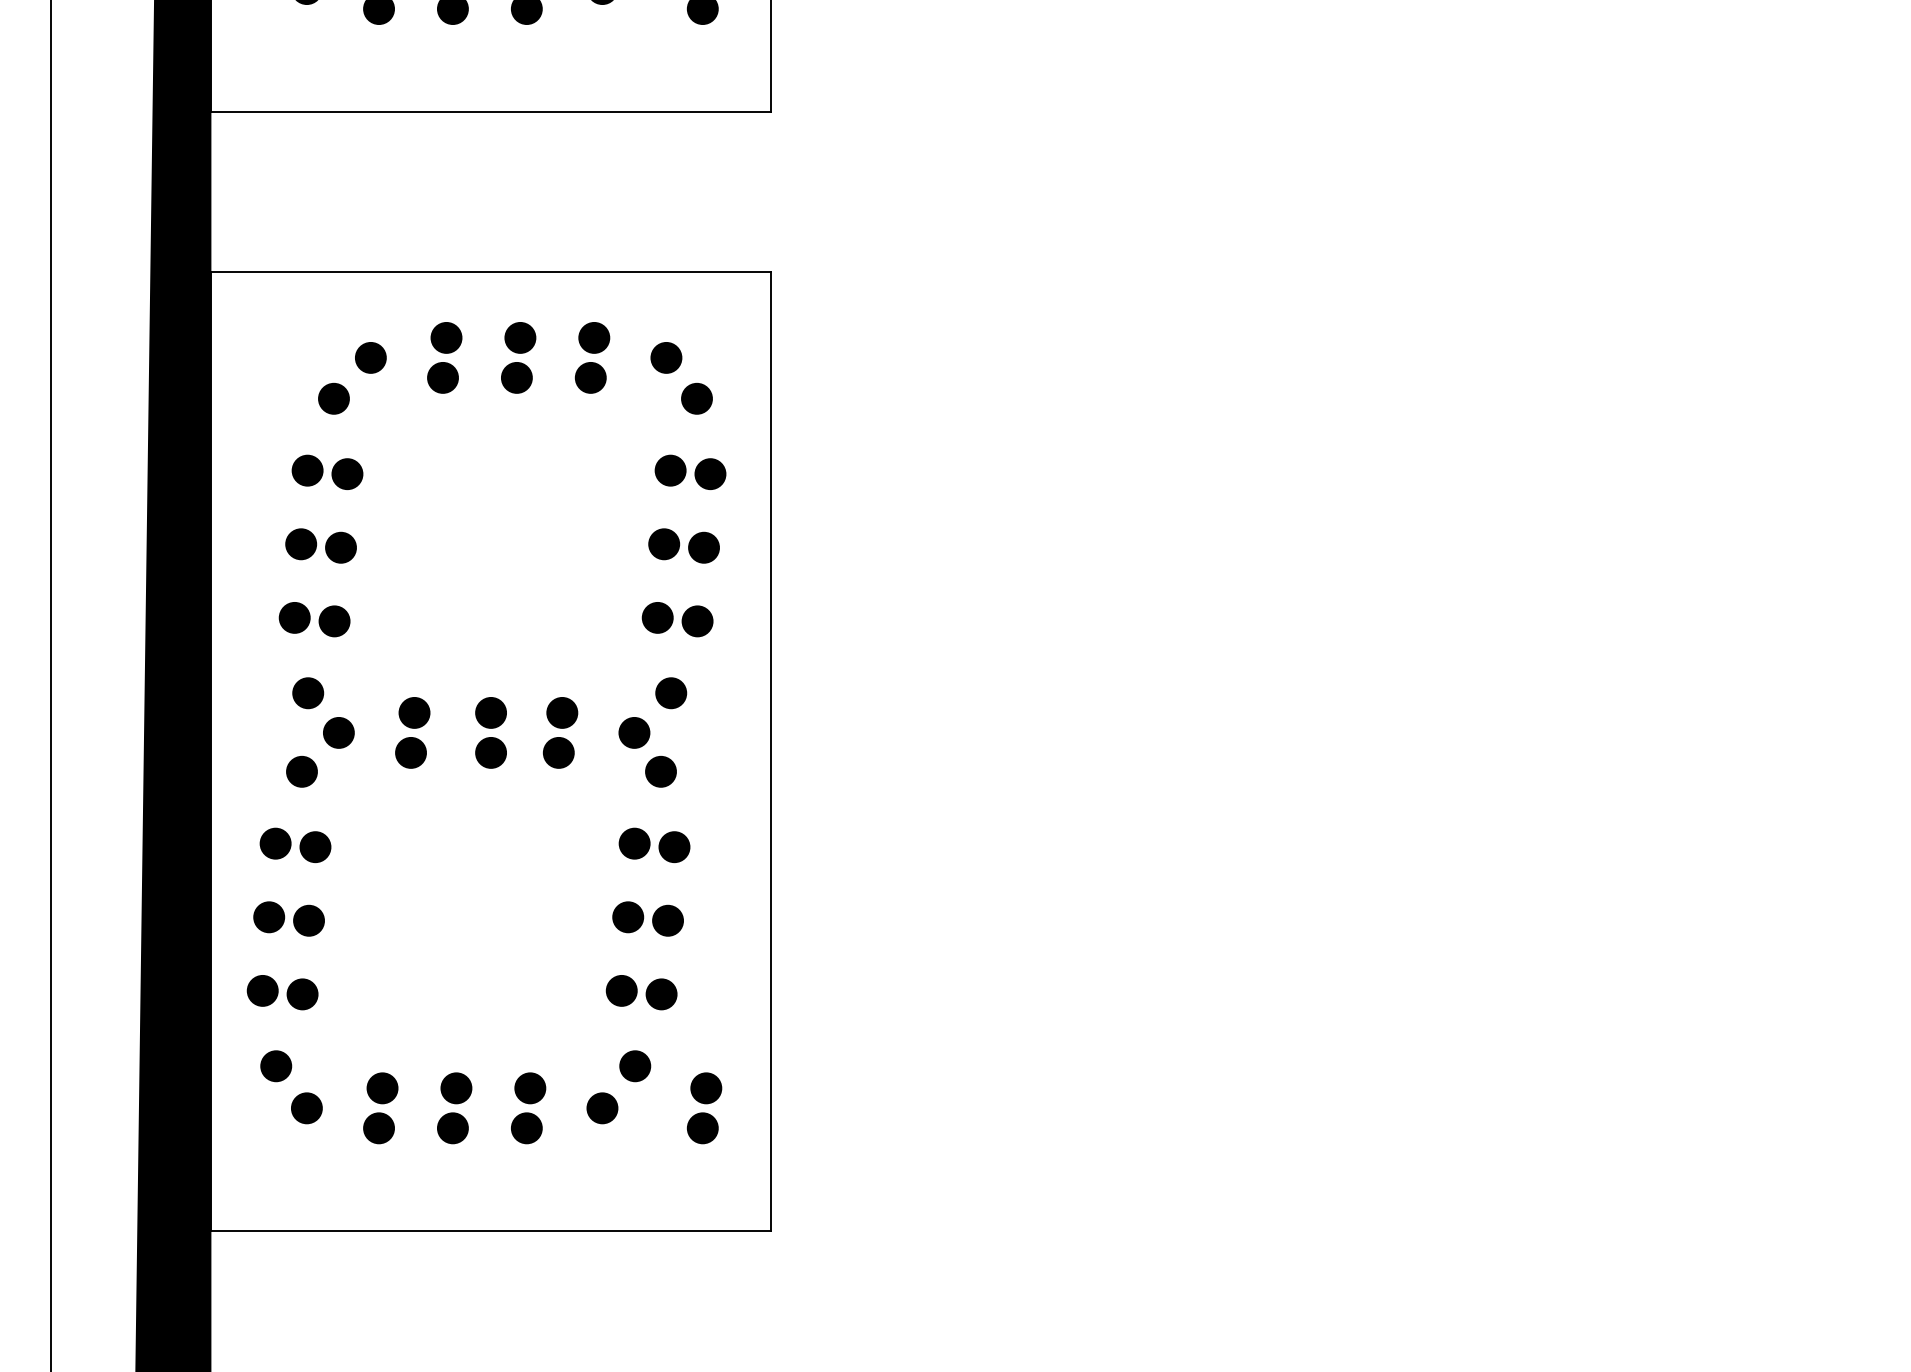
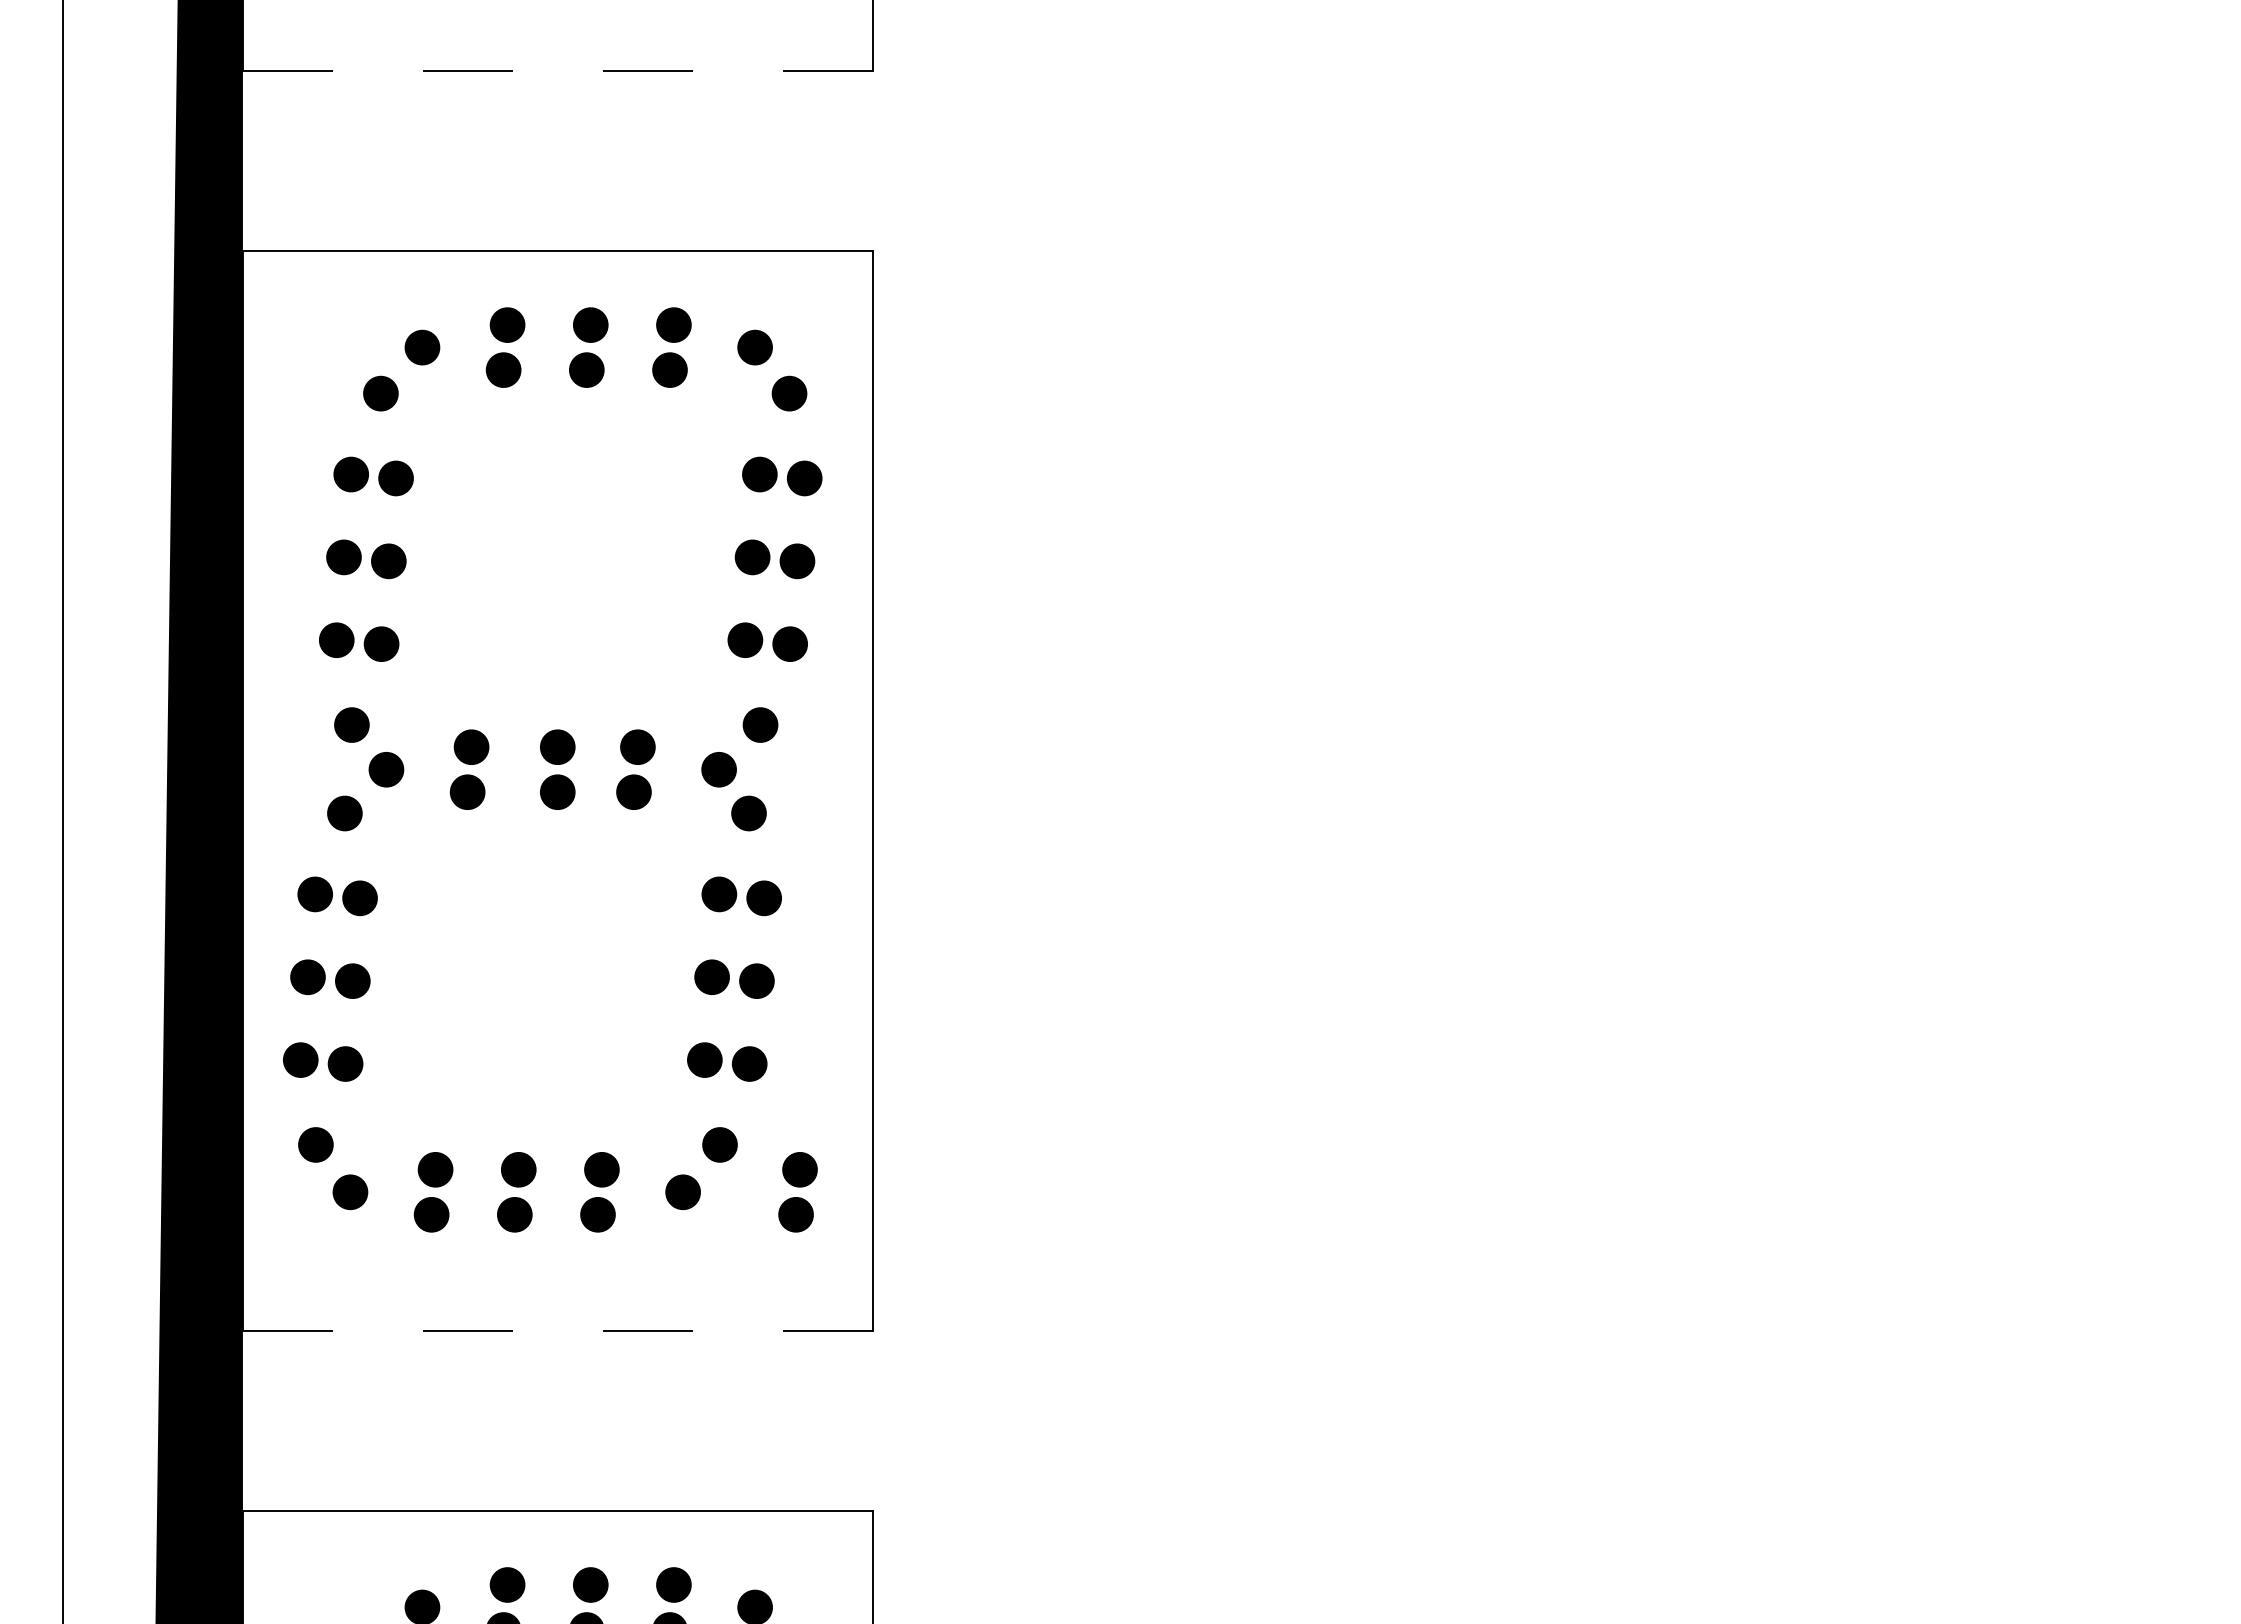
line: (490, 111) -> (557, 70), solid -> dashed
line: (490, 1231) -> (557, 1330), solid -> dashed

